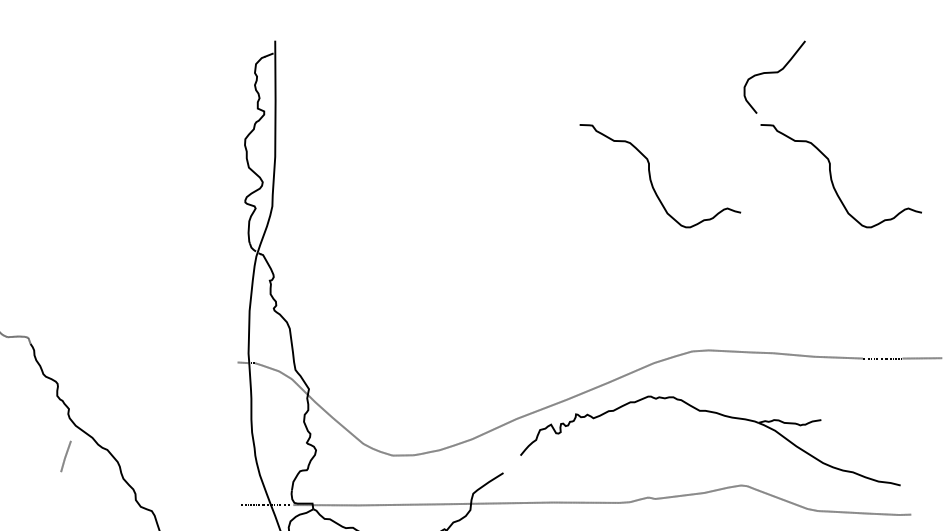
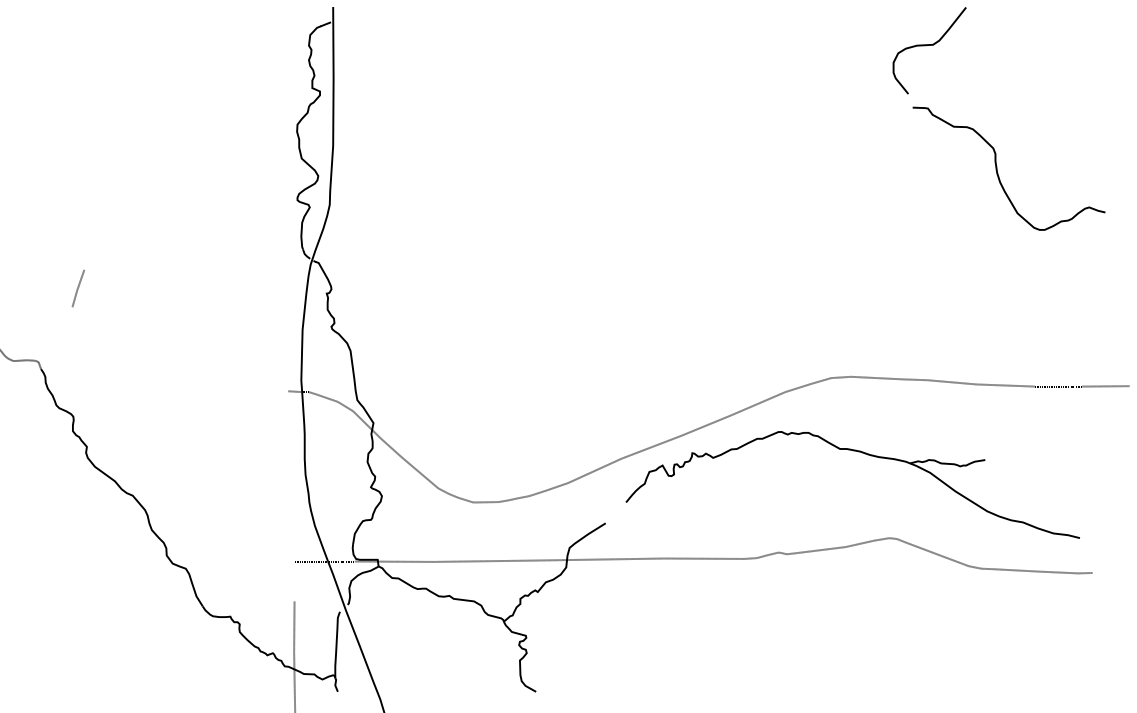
curve: (650, 175) -> (781, 168), removed
line: (65, 456) -> (77, 288), moved

